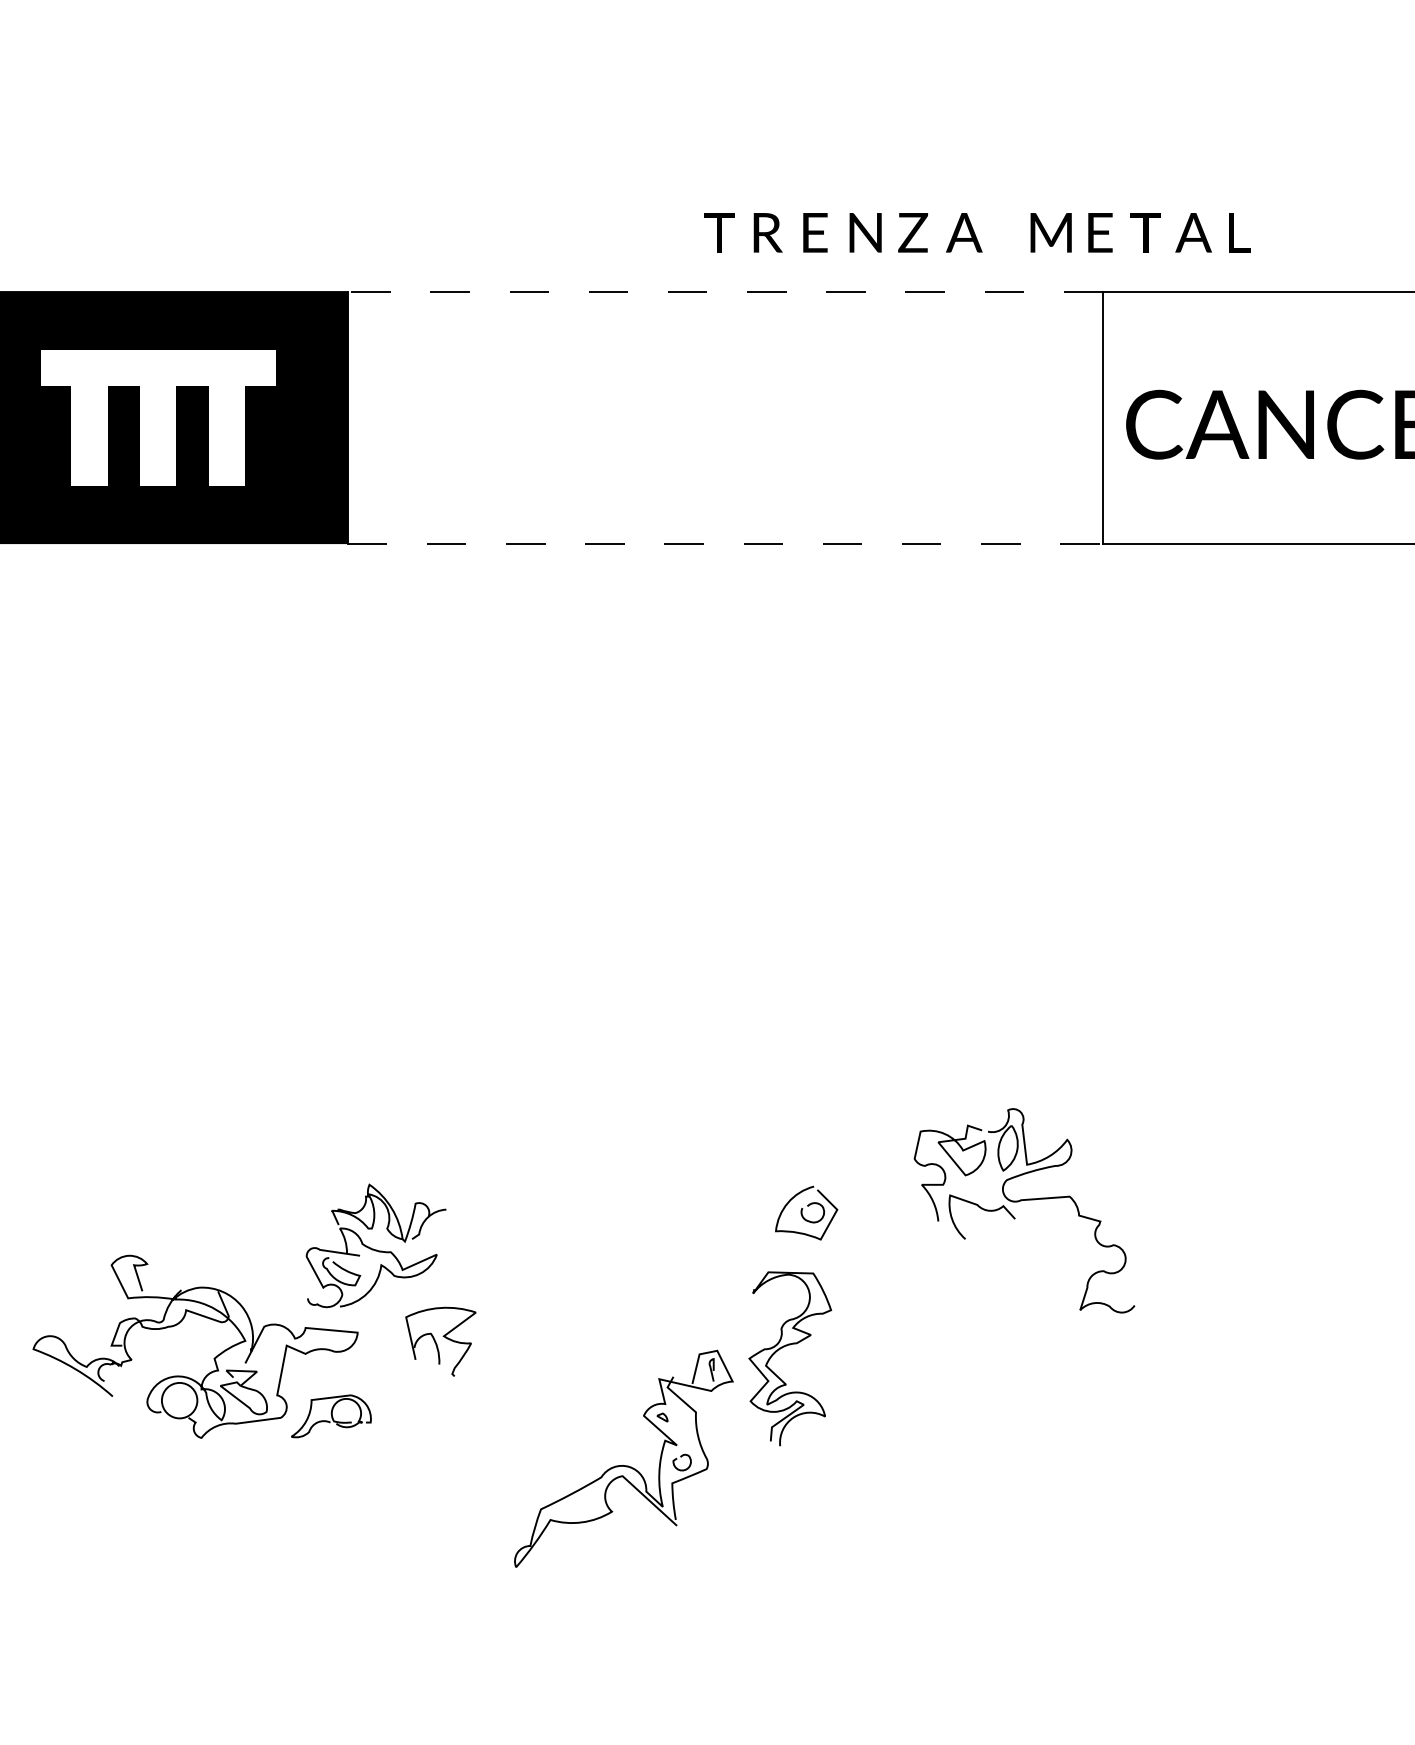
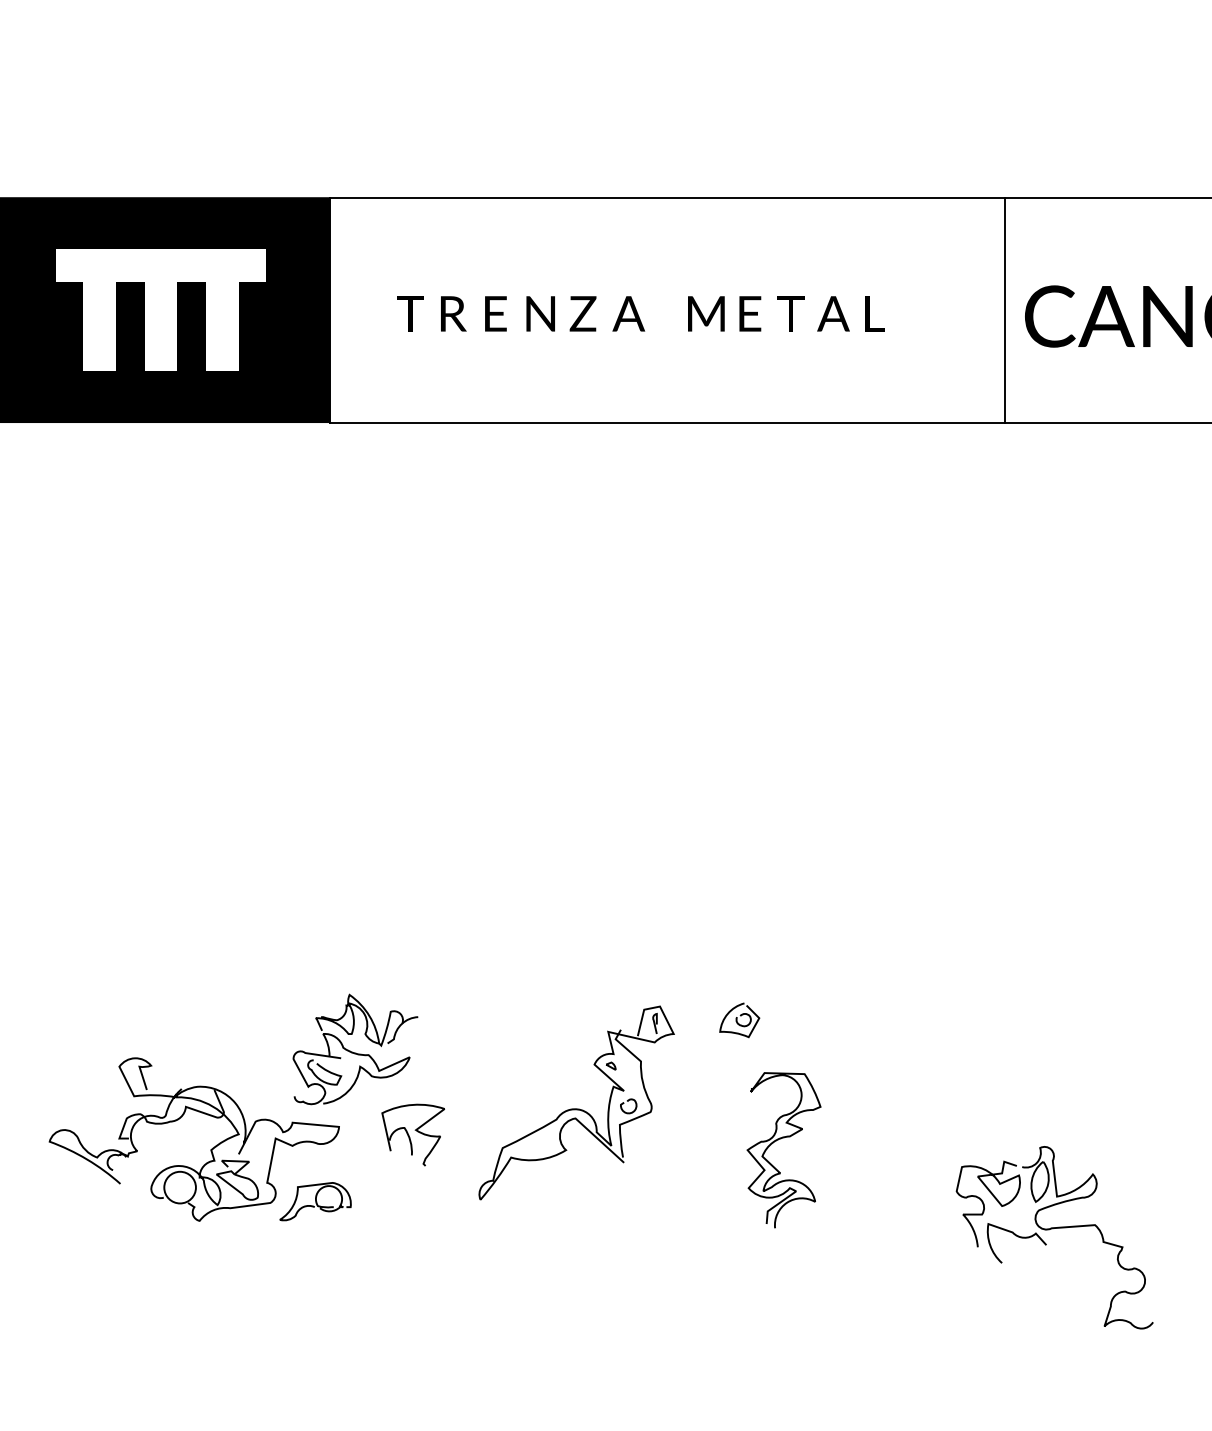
text: (977, 232) -> (640, 313), moved
line: (725, 291) -> (667, 197), dashed -> solid
line: (725, 543) -> (667, 422), dashed -> solid
part: (1021, 1201) -> (1052, 1229), moved
part: (806, 1213) -> (739, 1020), size x0.71
part: (787, 1346) -> (781, 1139), moved
part: (623, 1465) -> (576, 1108), moved

